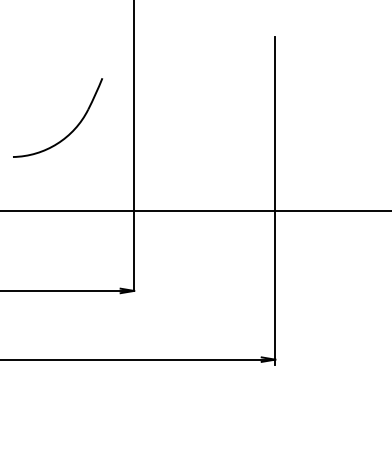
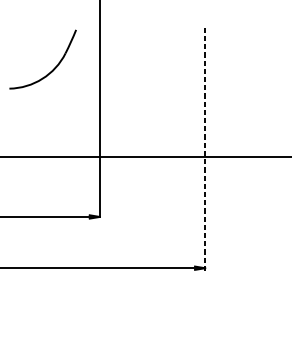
part: (72, 130) -> (53, 68), moved
line: (275, 201) -> (205, 150), solid -> dashed

